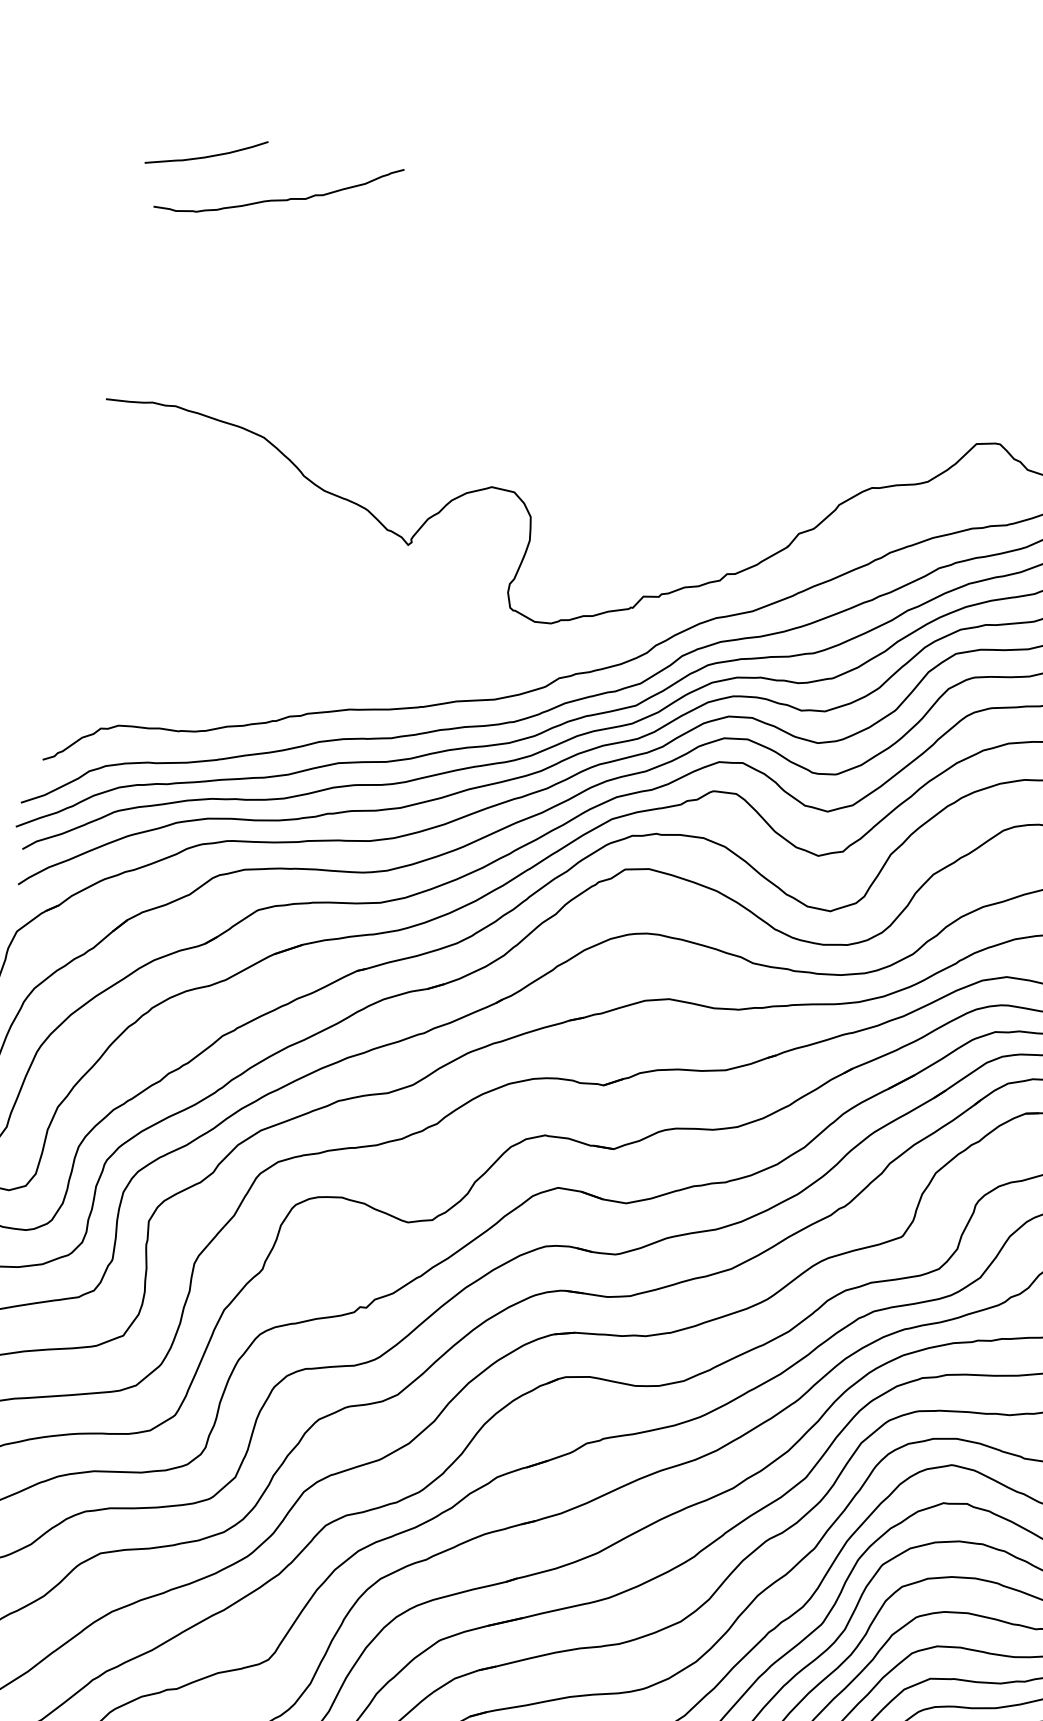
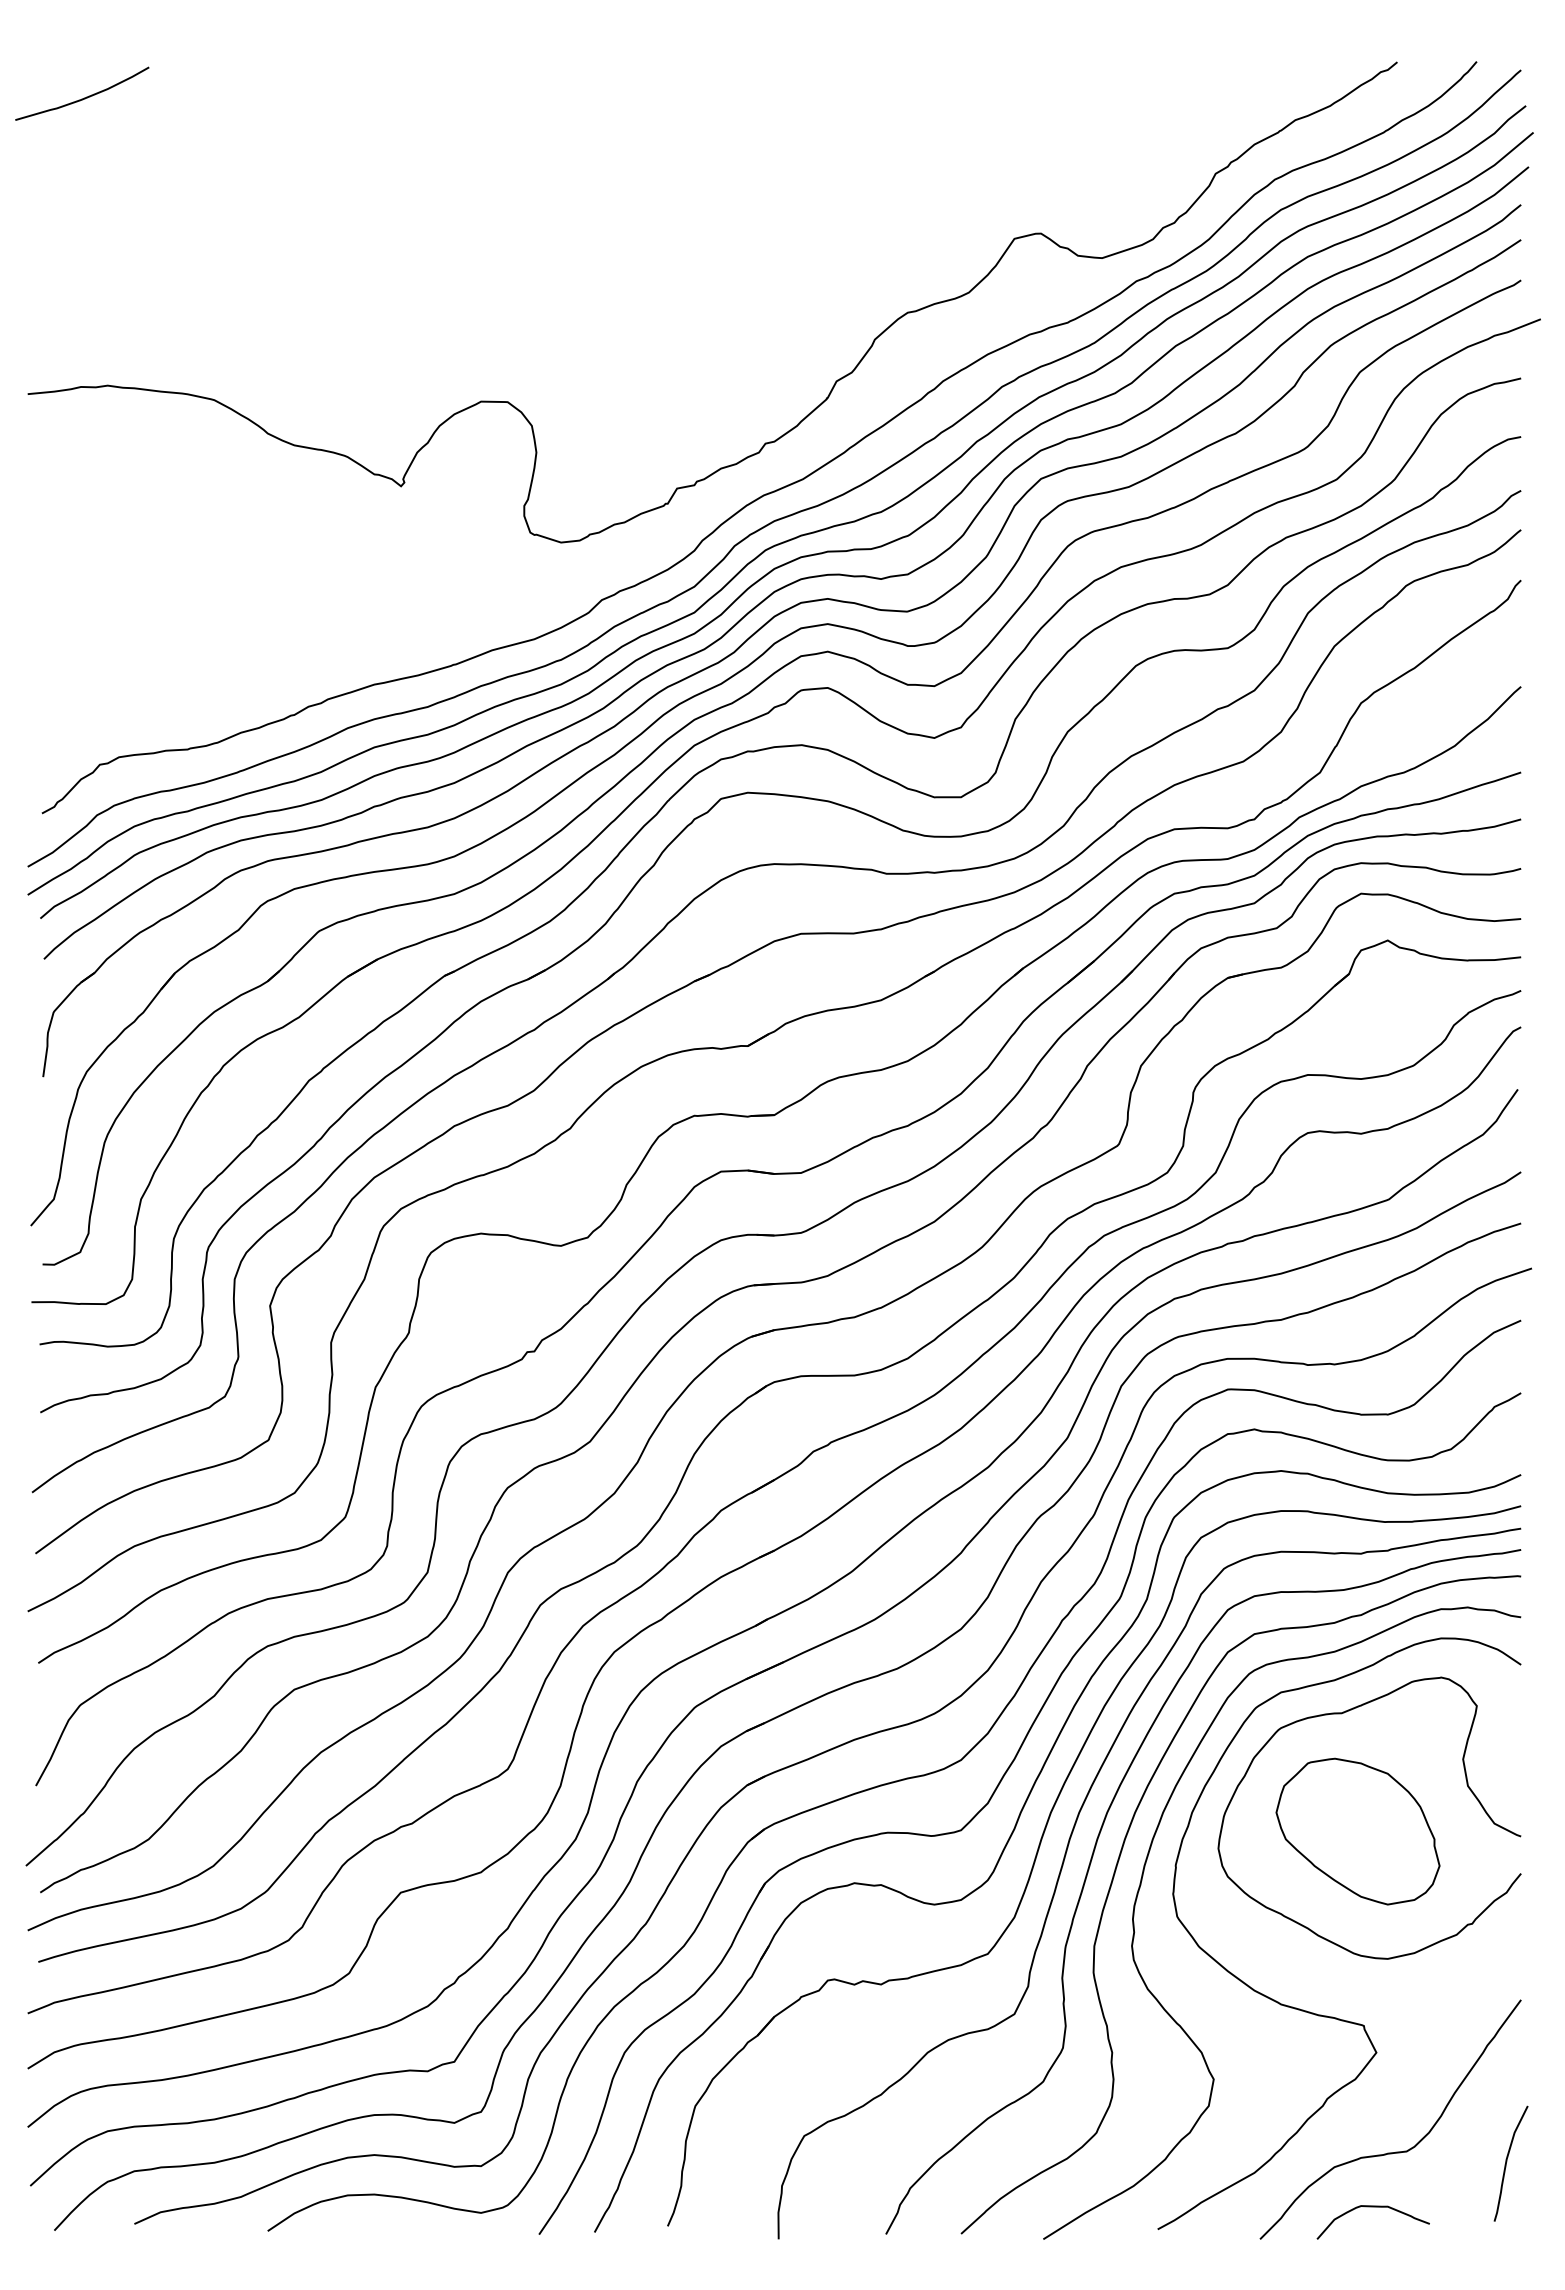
curve: (278, 199) -> (173, 129), removed

